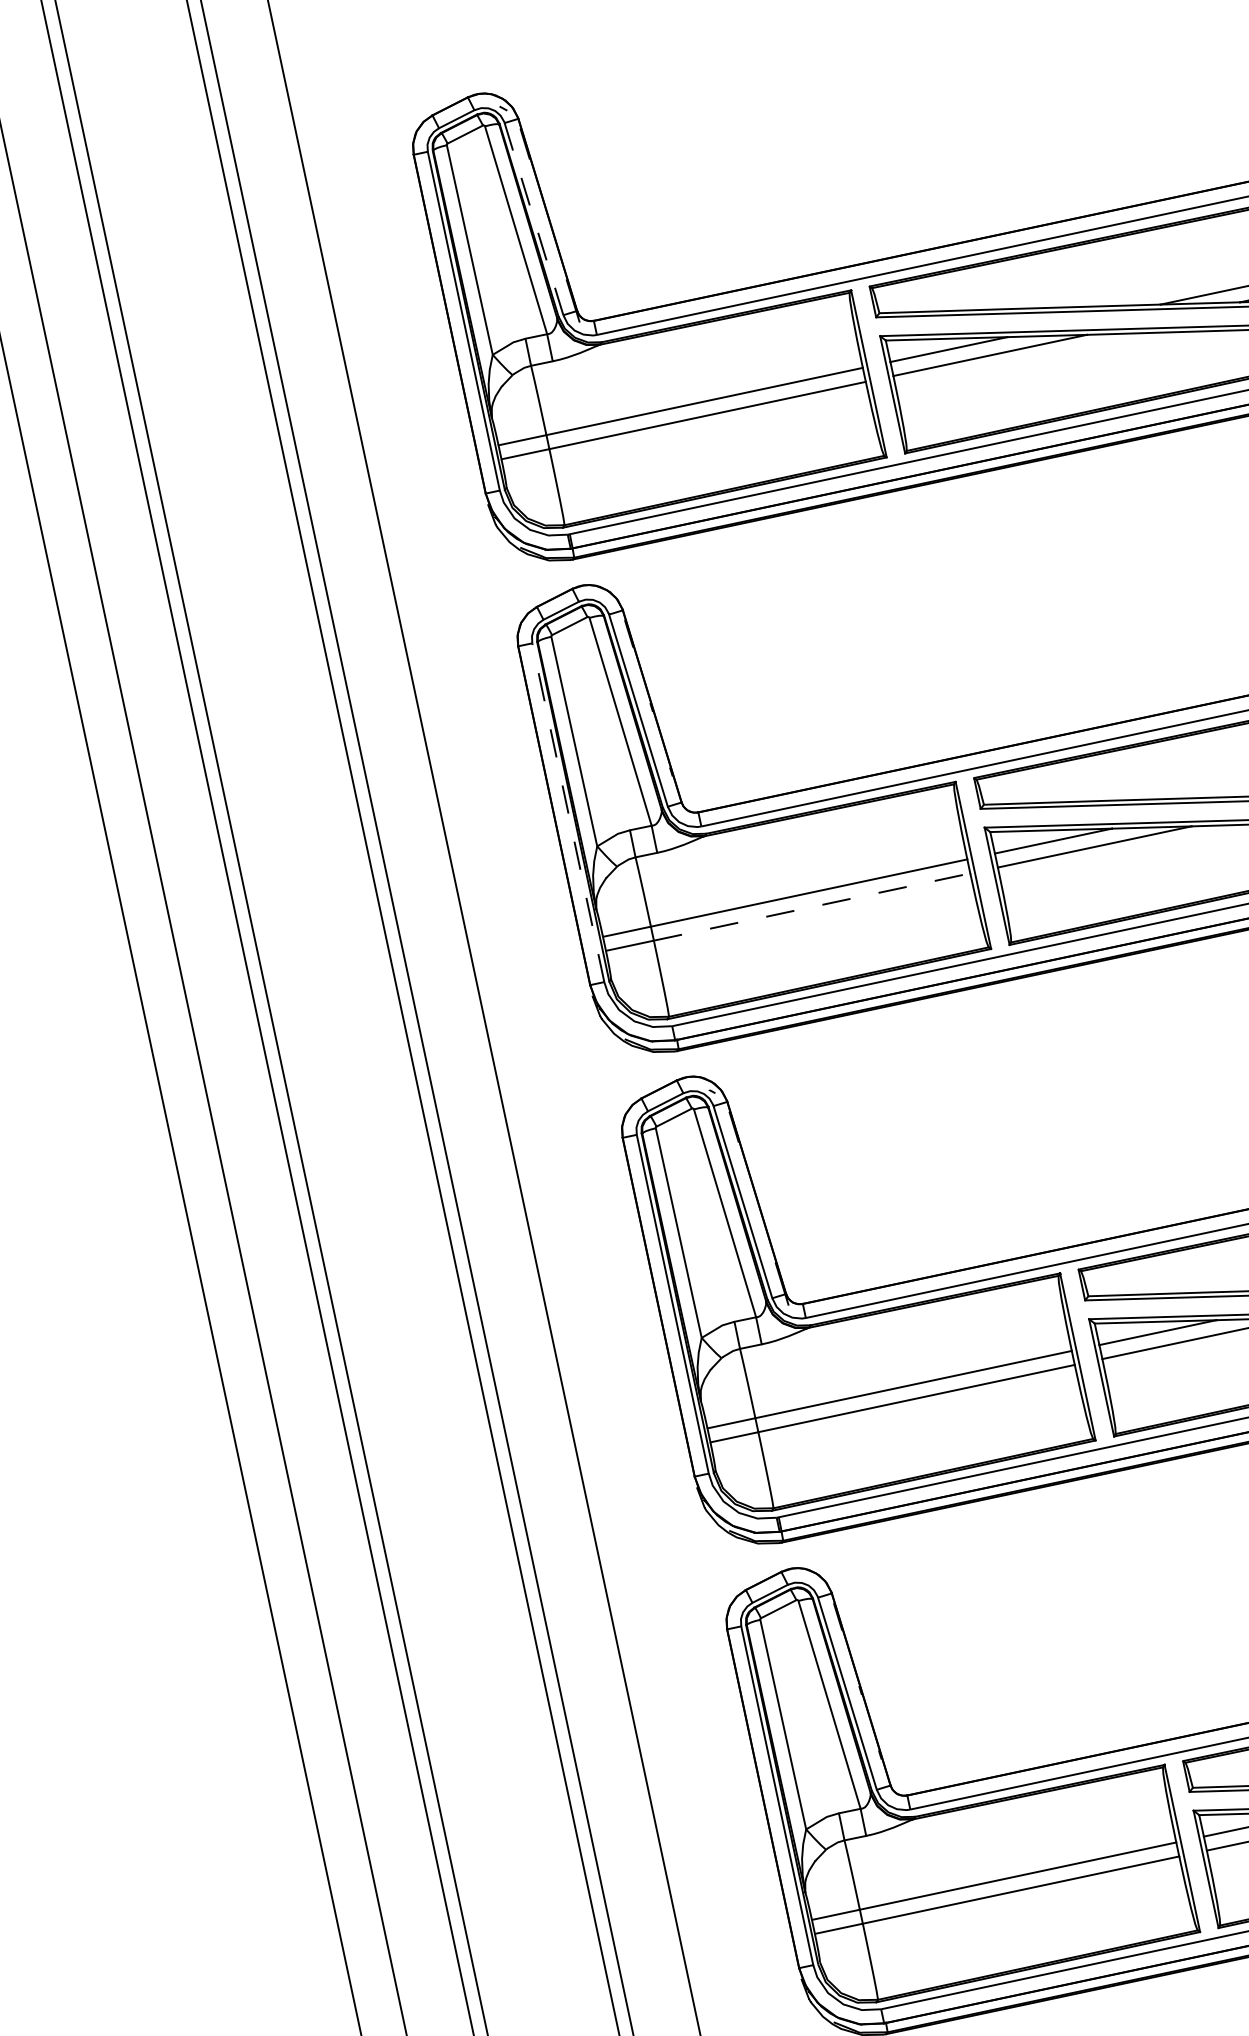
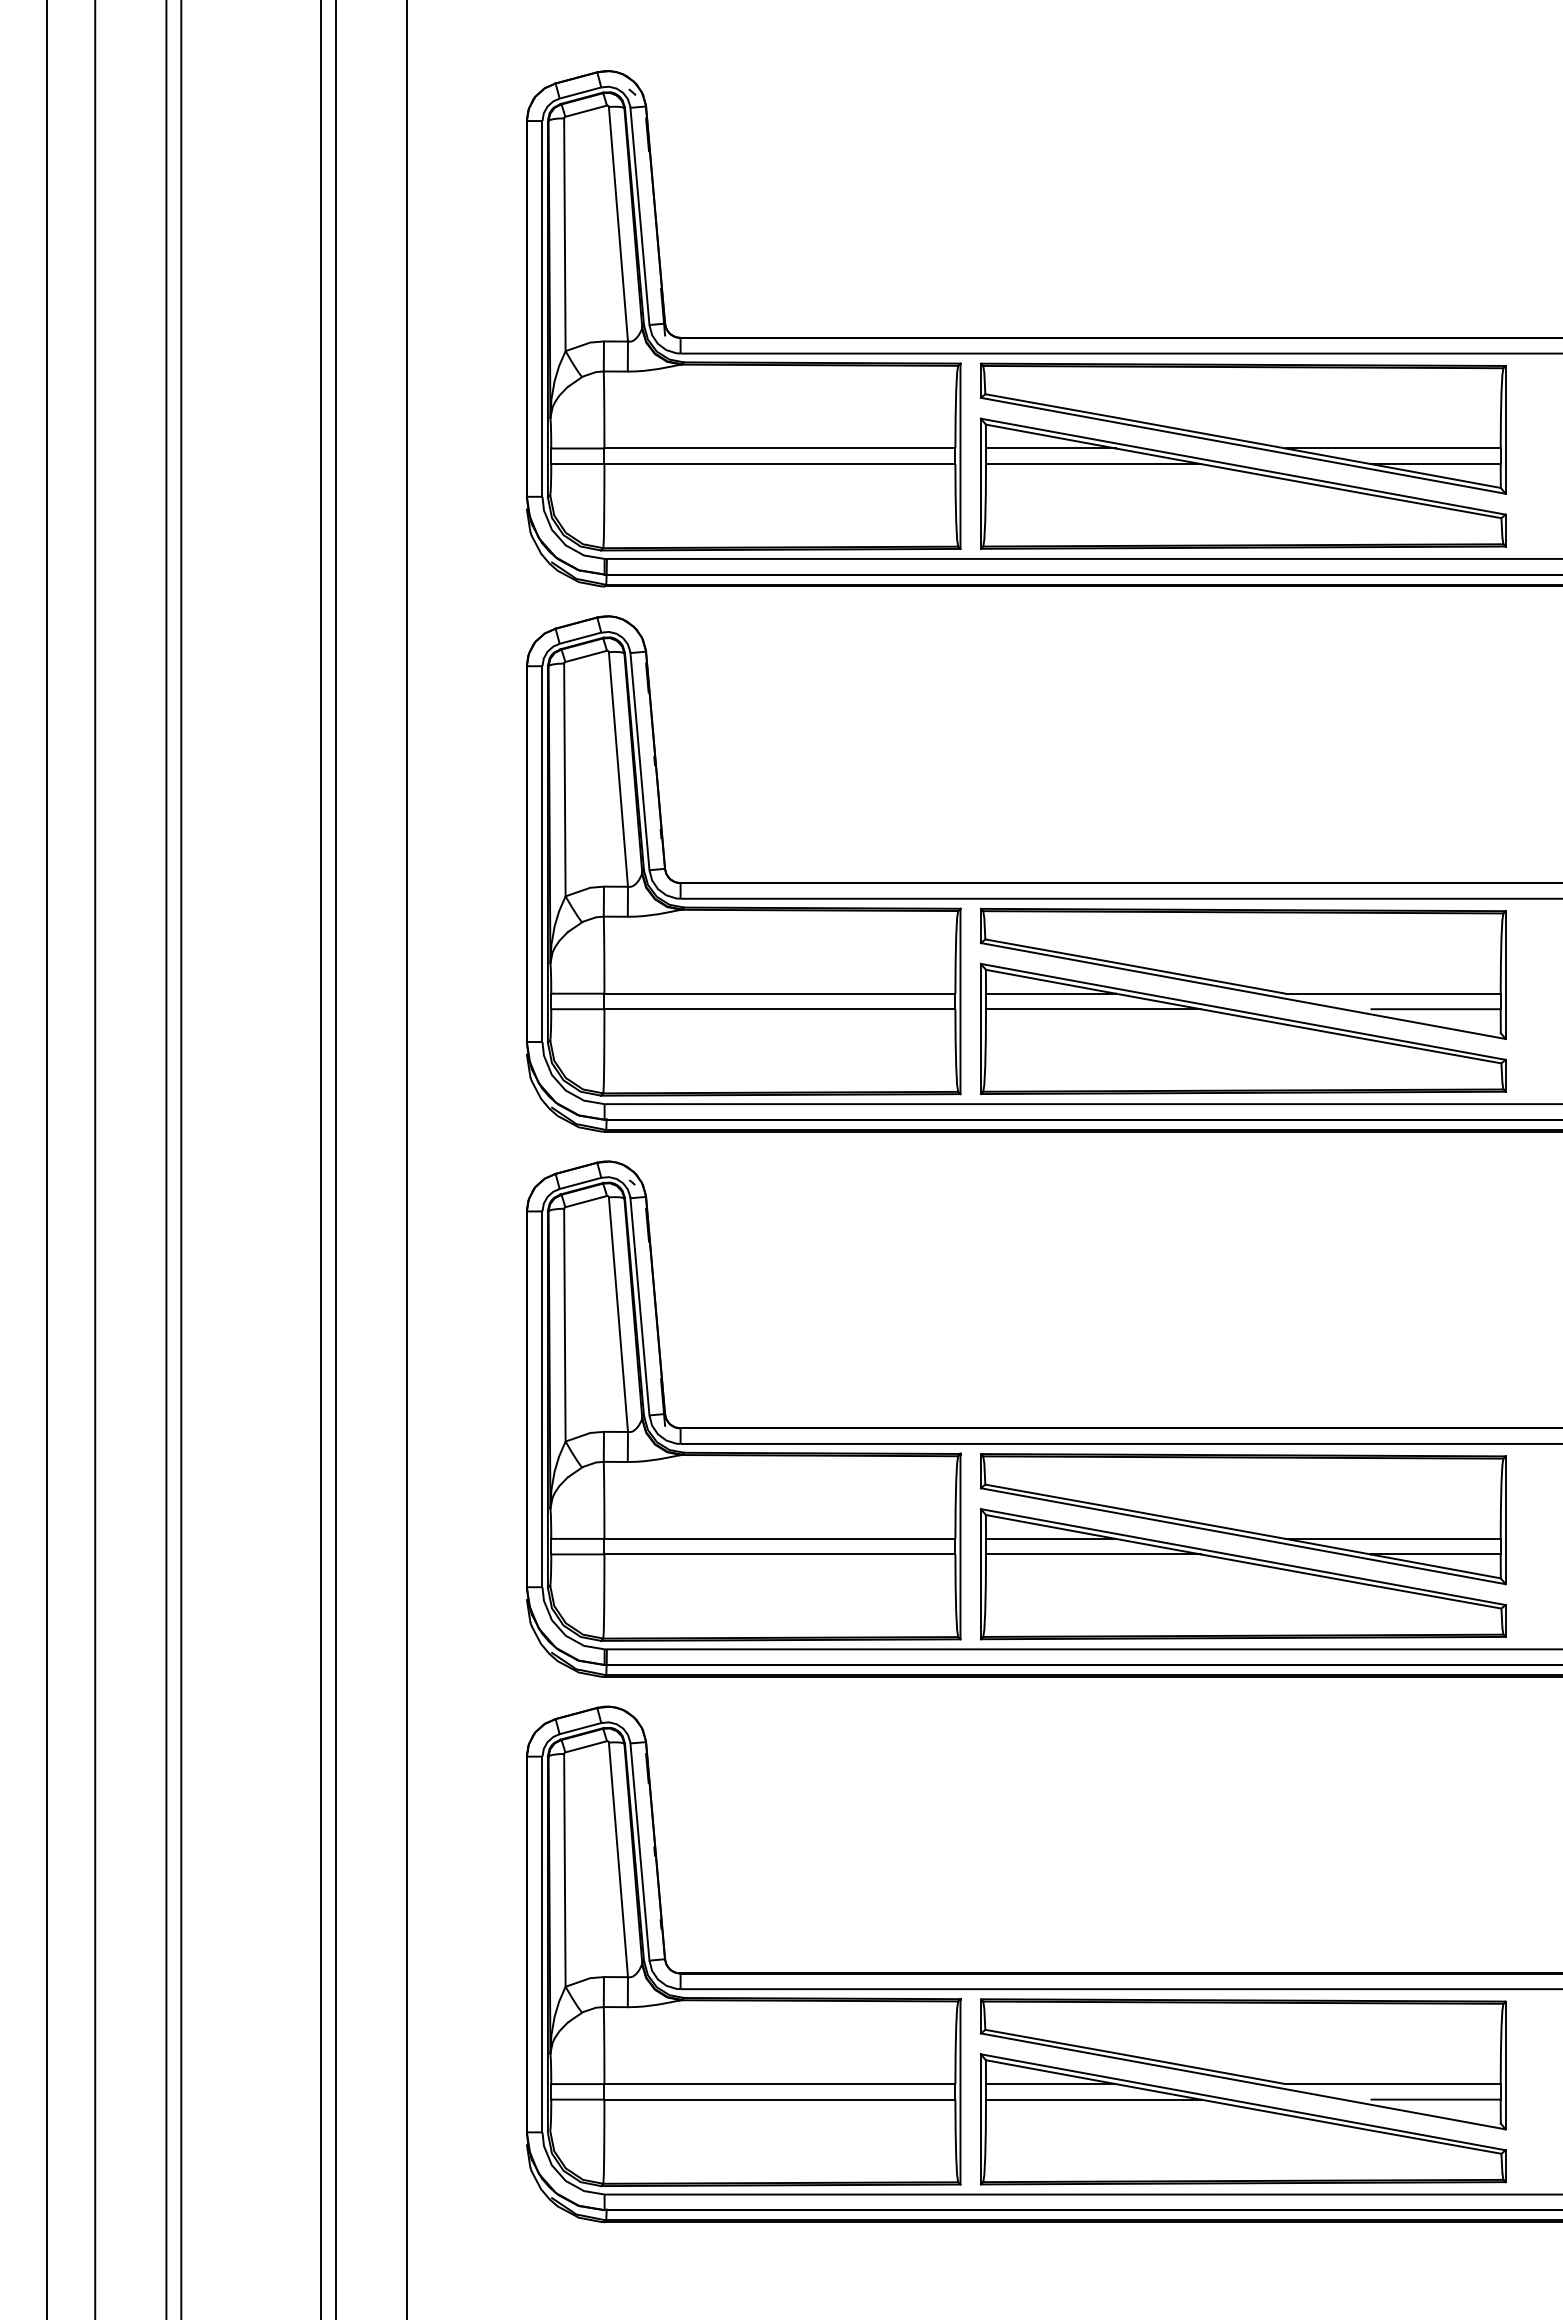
line: (534, 219) -> (640, 216), dashed -> solid
line: (568, 813) -> (542, 854), dashed -> solid
line: (812, 907) -> (780, 1009), dashed -> solid

